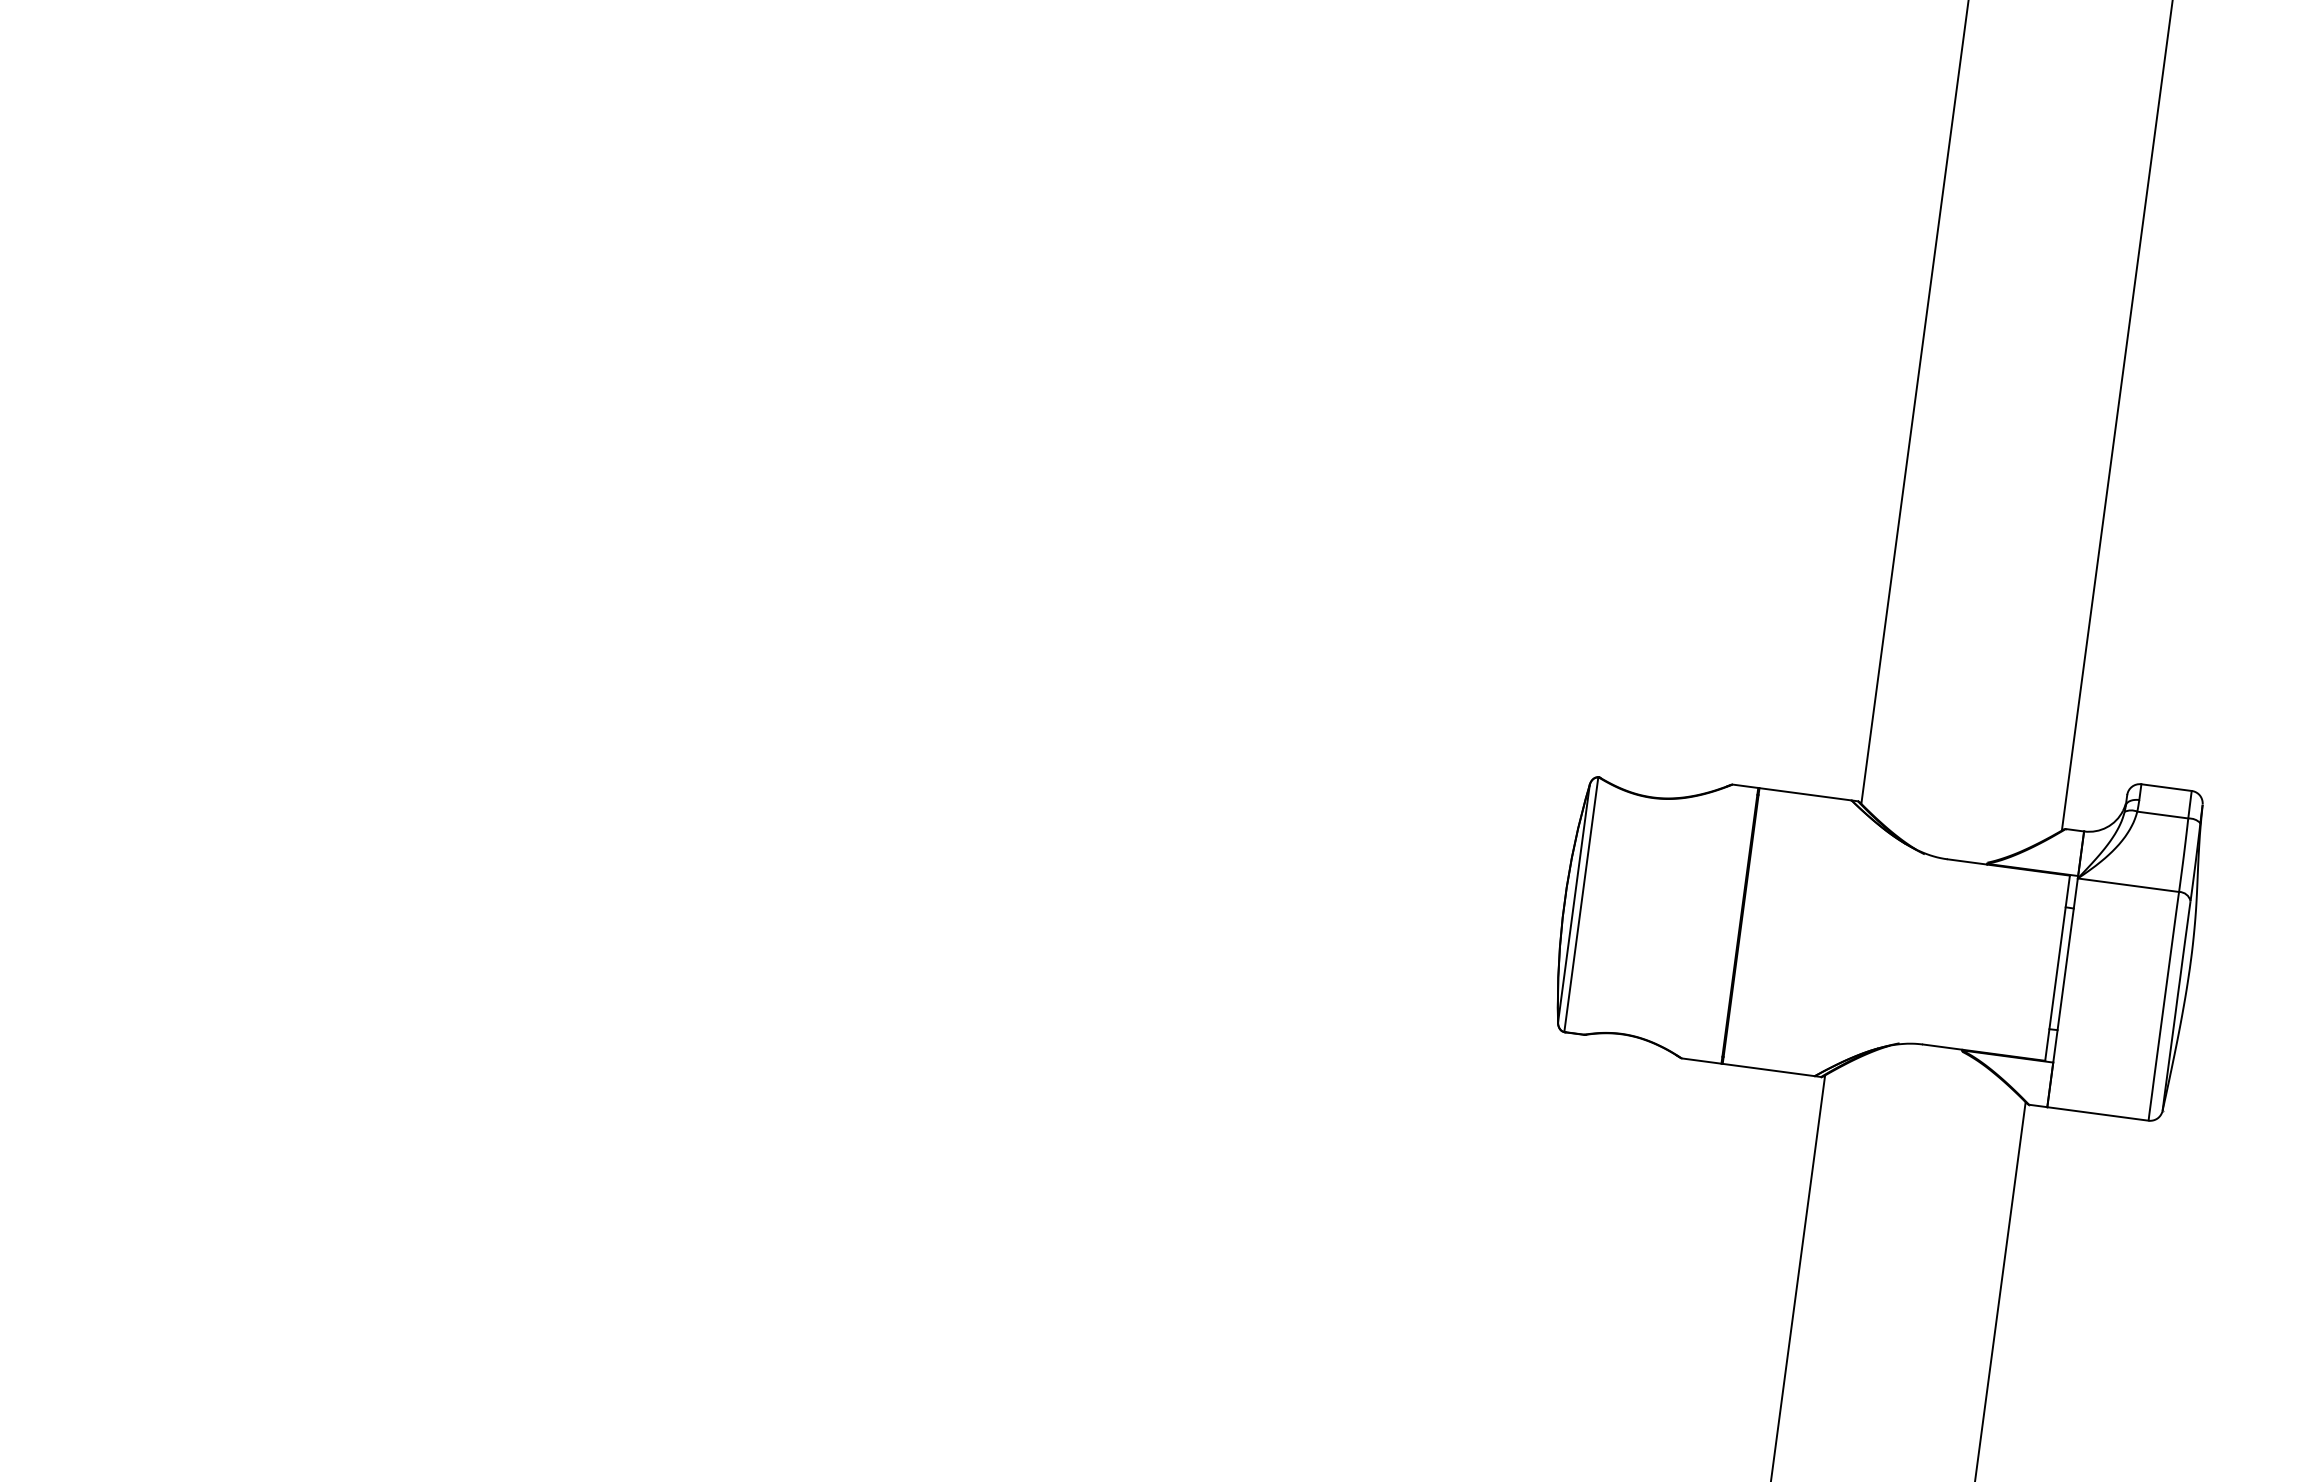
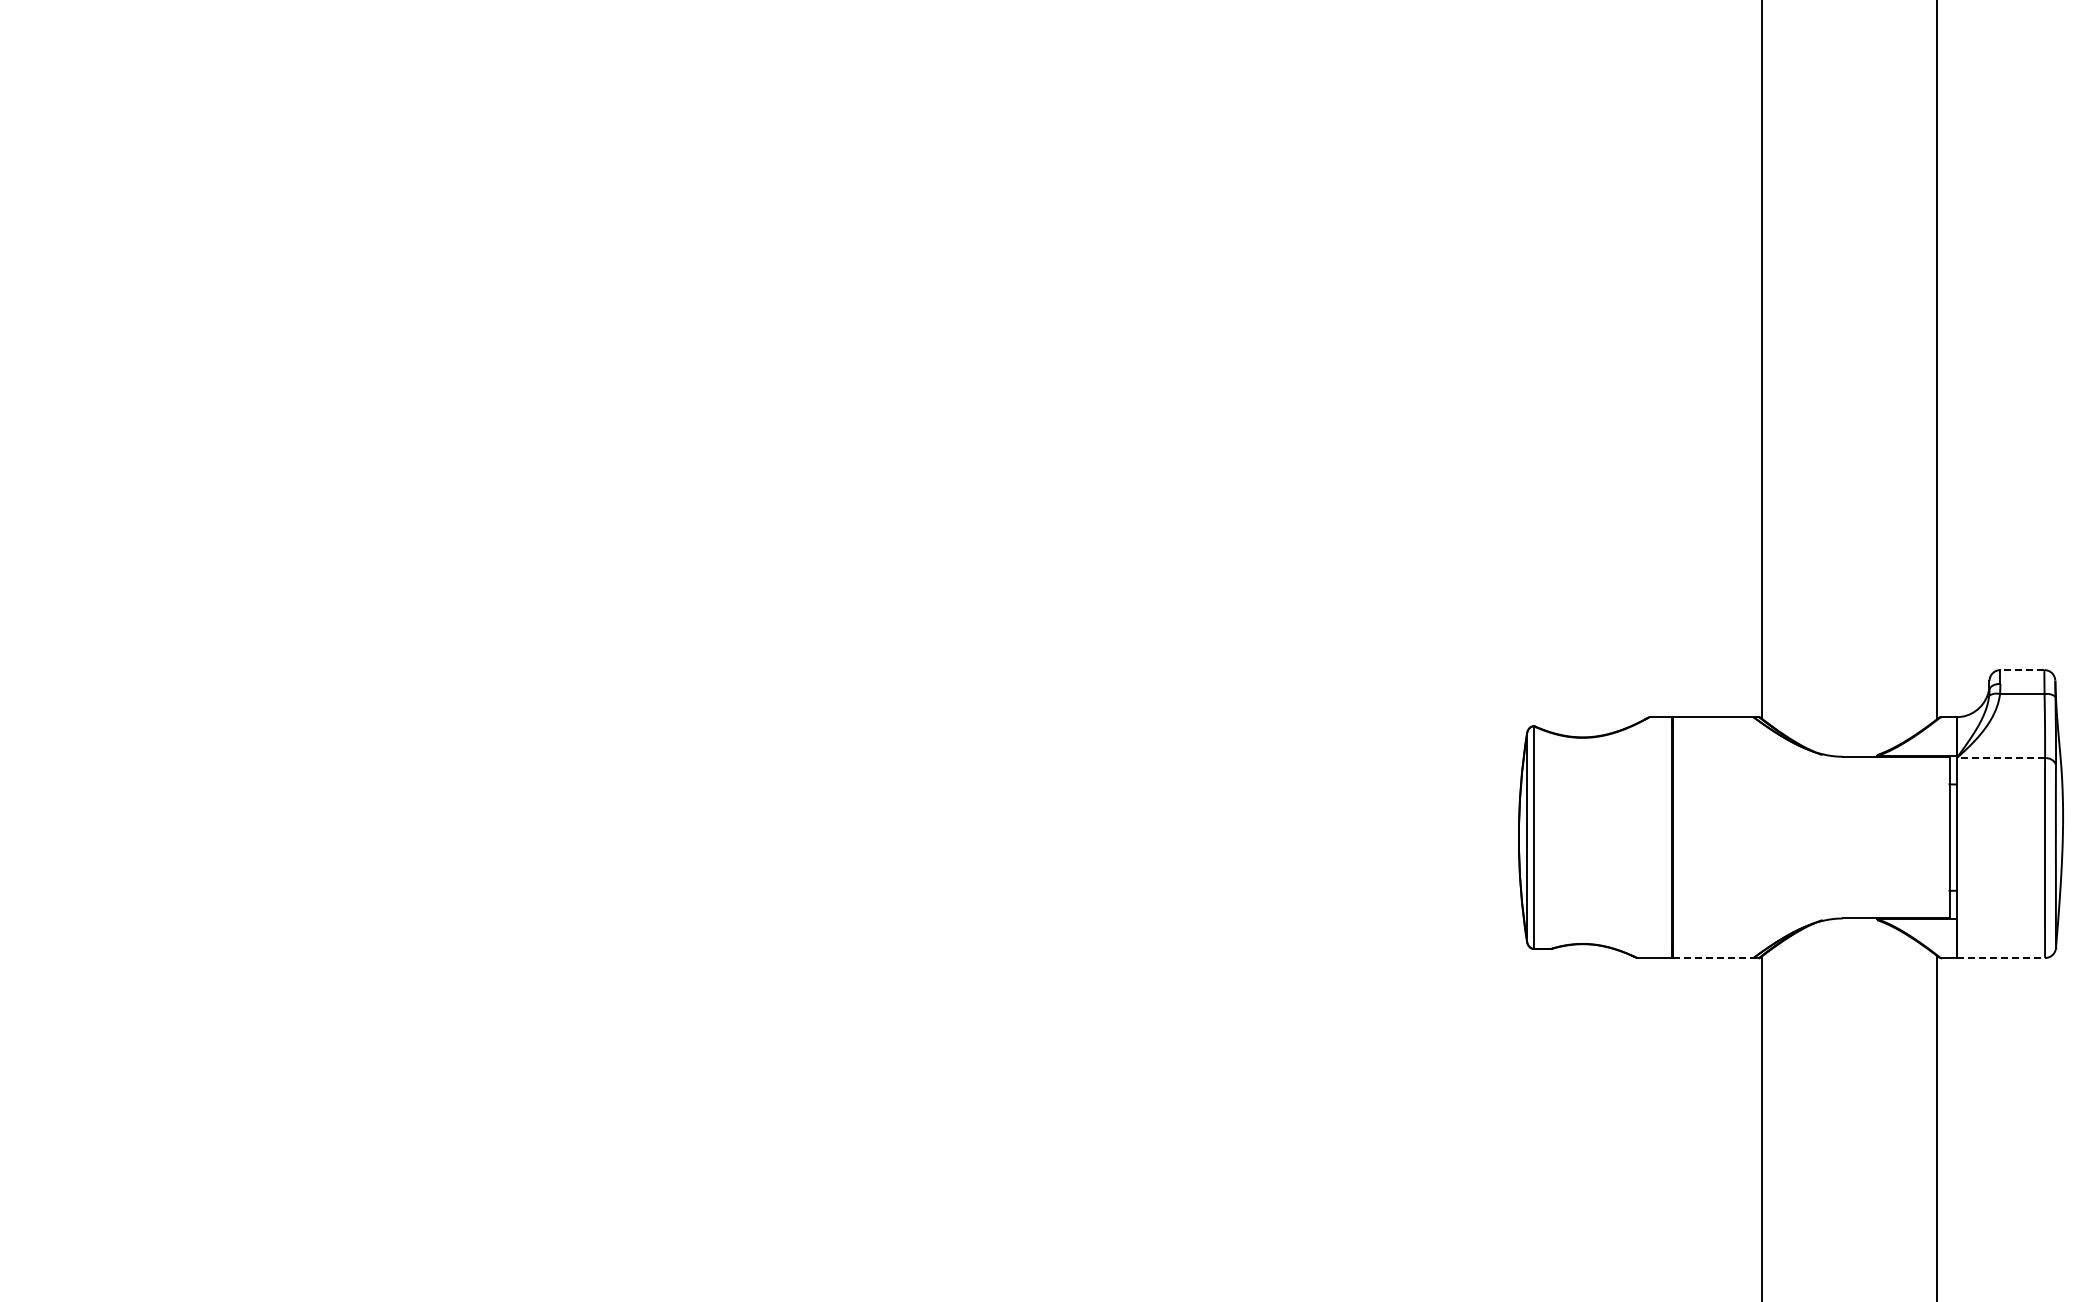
line: (2166, 788) -> (2022, 670), solid -> dashed
line: (2128, 885) -> (2000, 758), solid -> dashed
line: (1768, 1070) -> (1713, 958), solid -> dashed
line: (2098, 1114) -> (2001, 958), solid -> dashed

